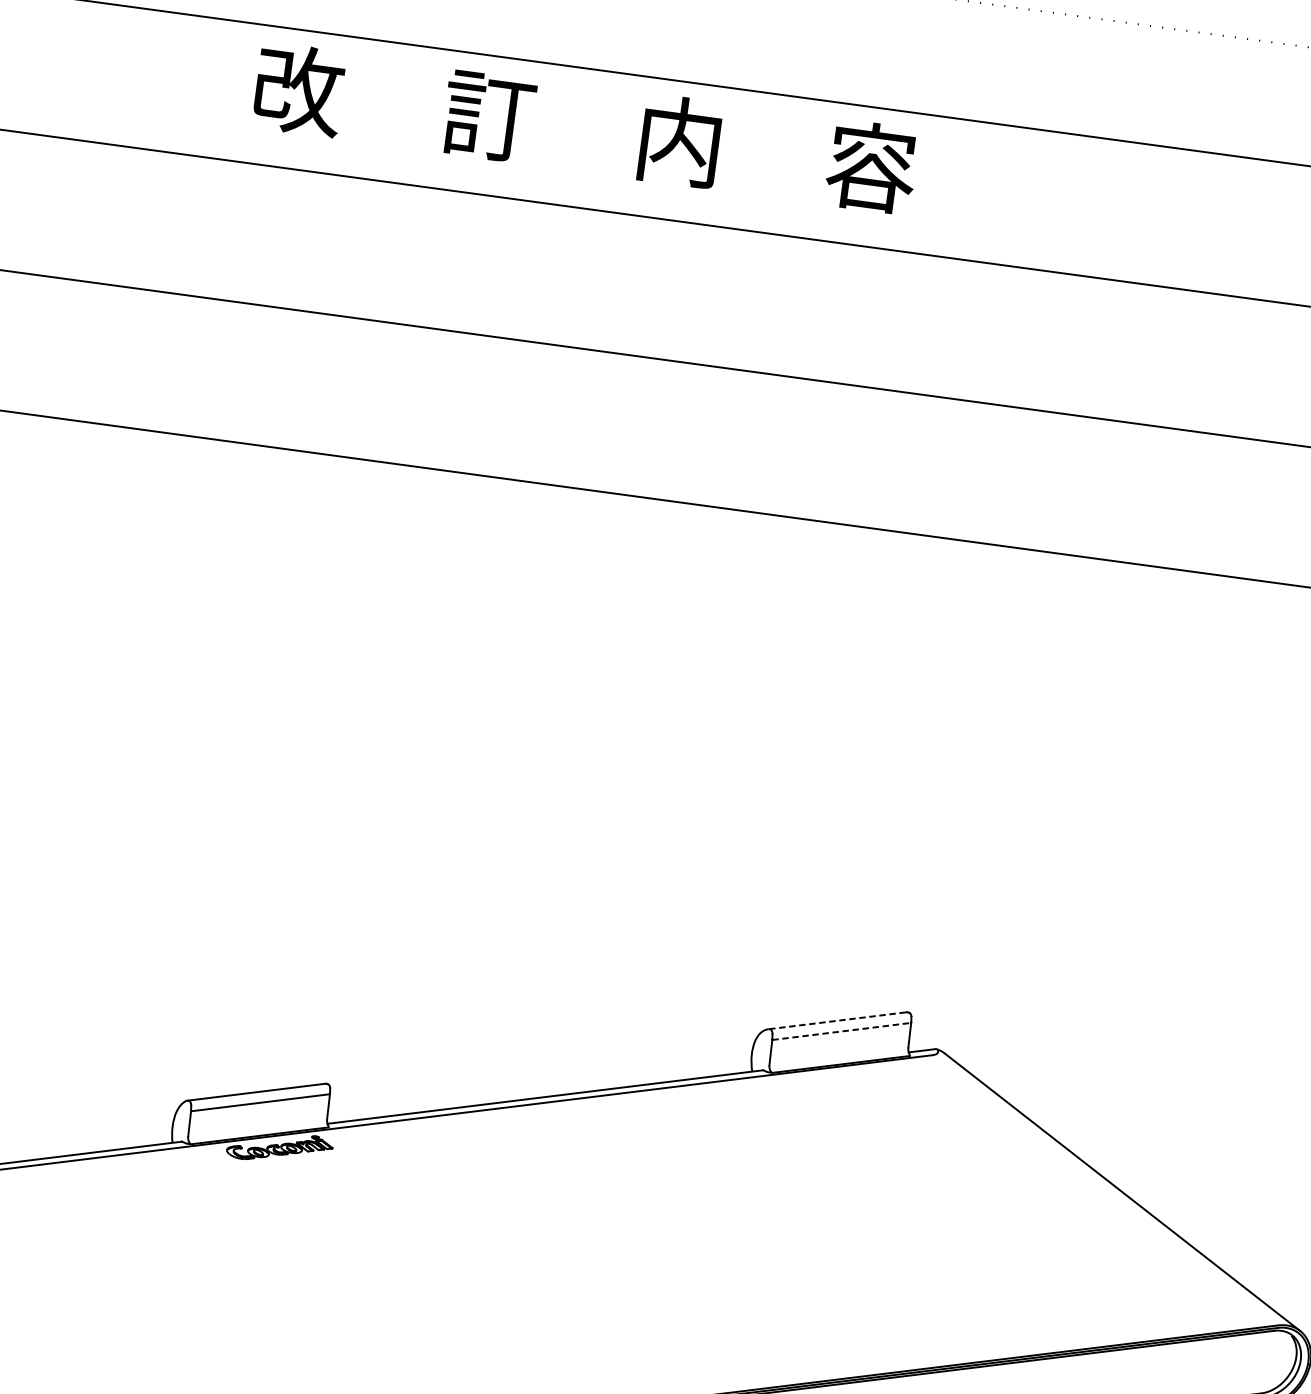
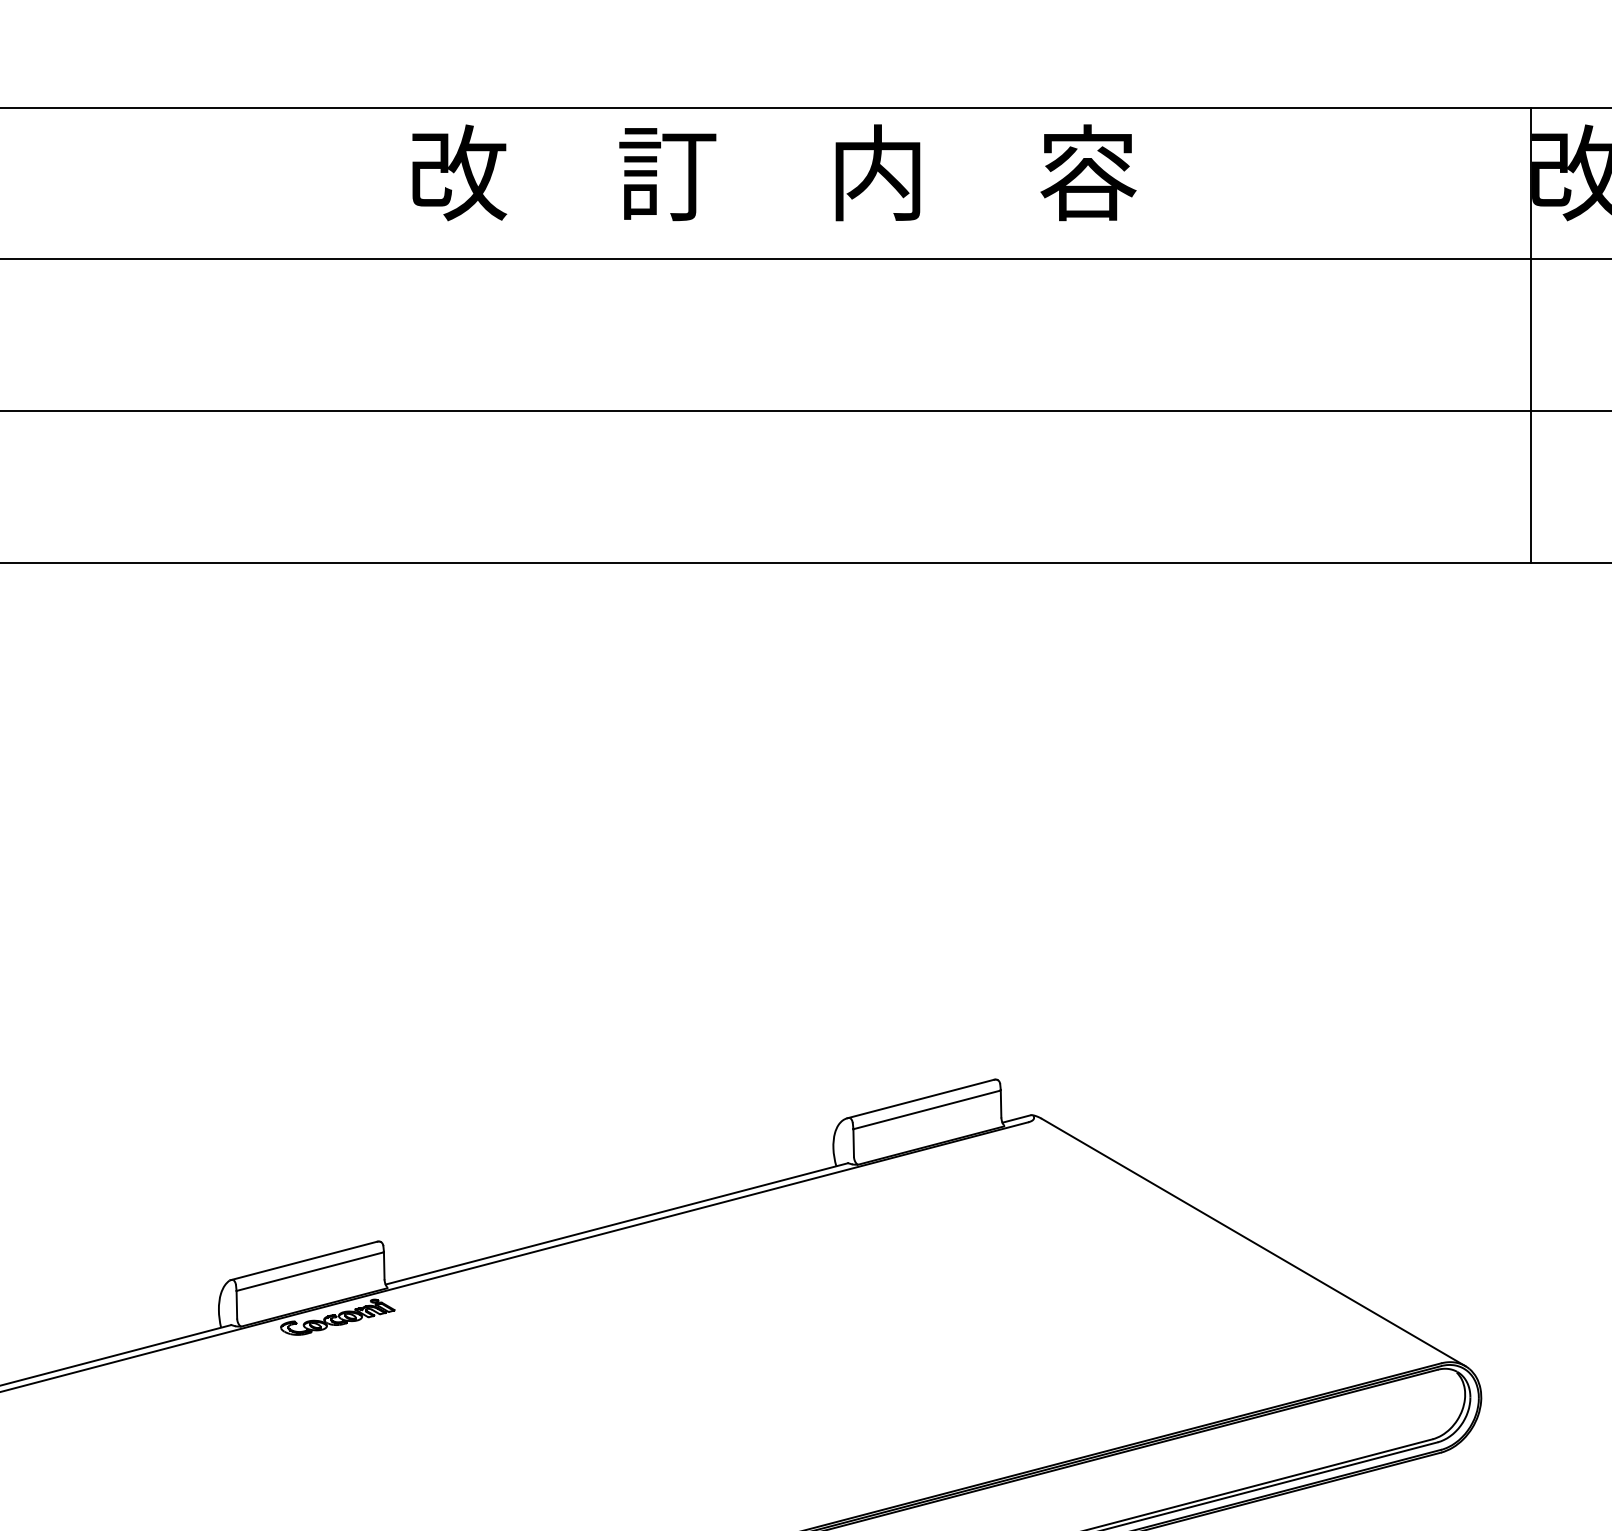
text: (586, 128) -> (774, 172), moved
line: (836, 1021) -> (919, 1099), dashed -> solid
line: (841, 1031) -> (926, 1109), dashed -> solid

